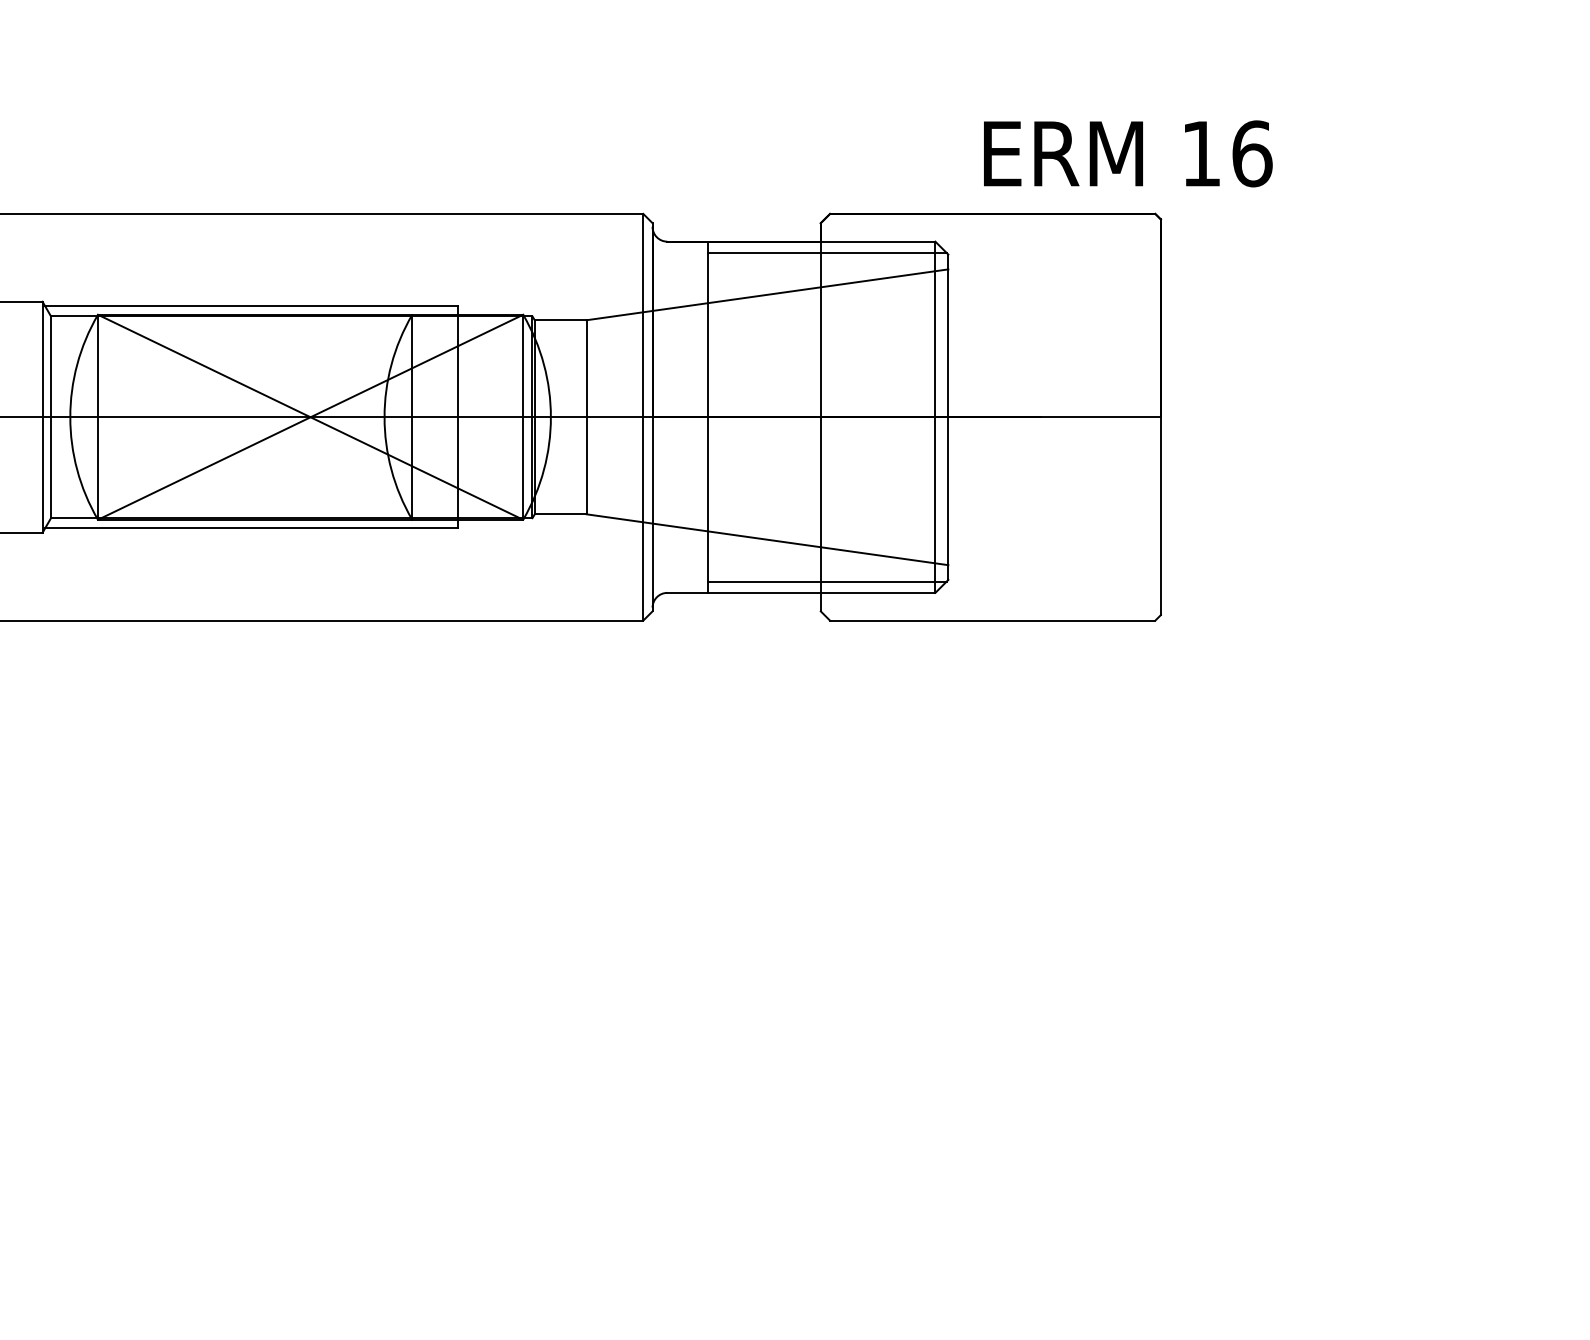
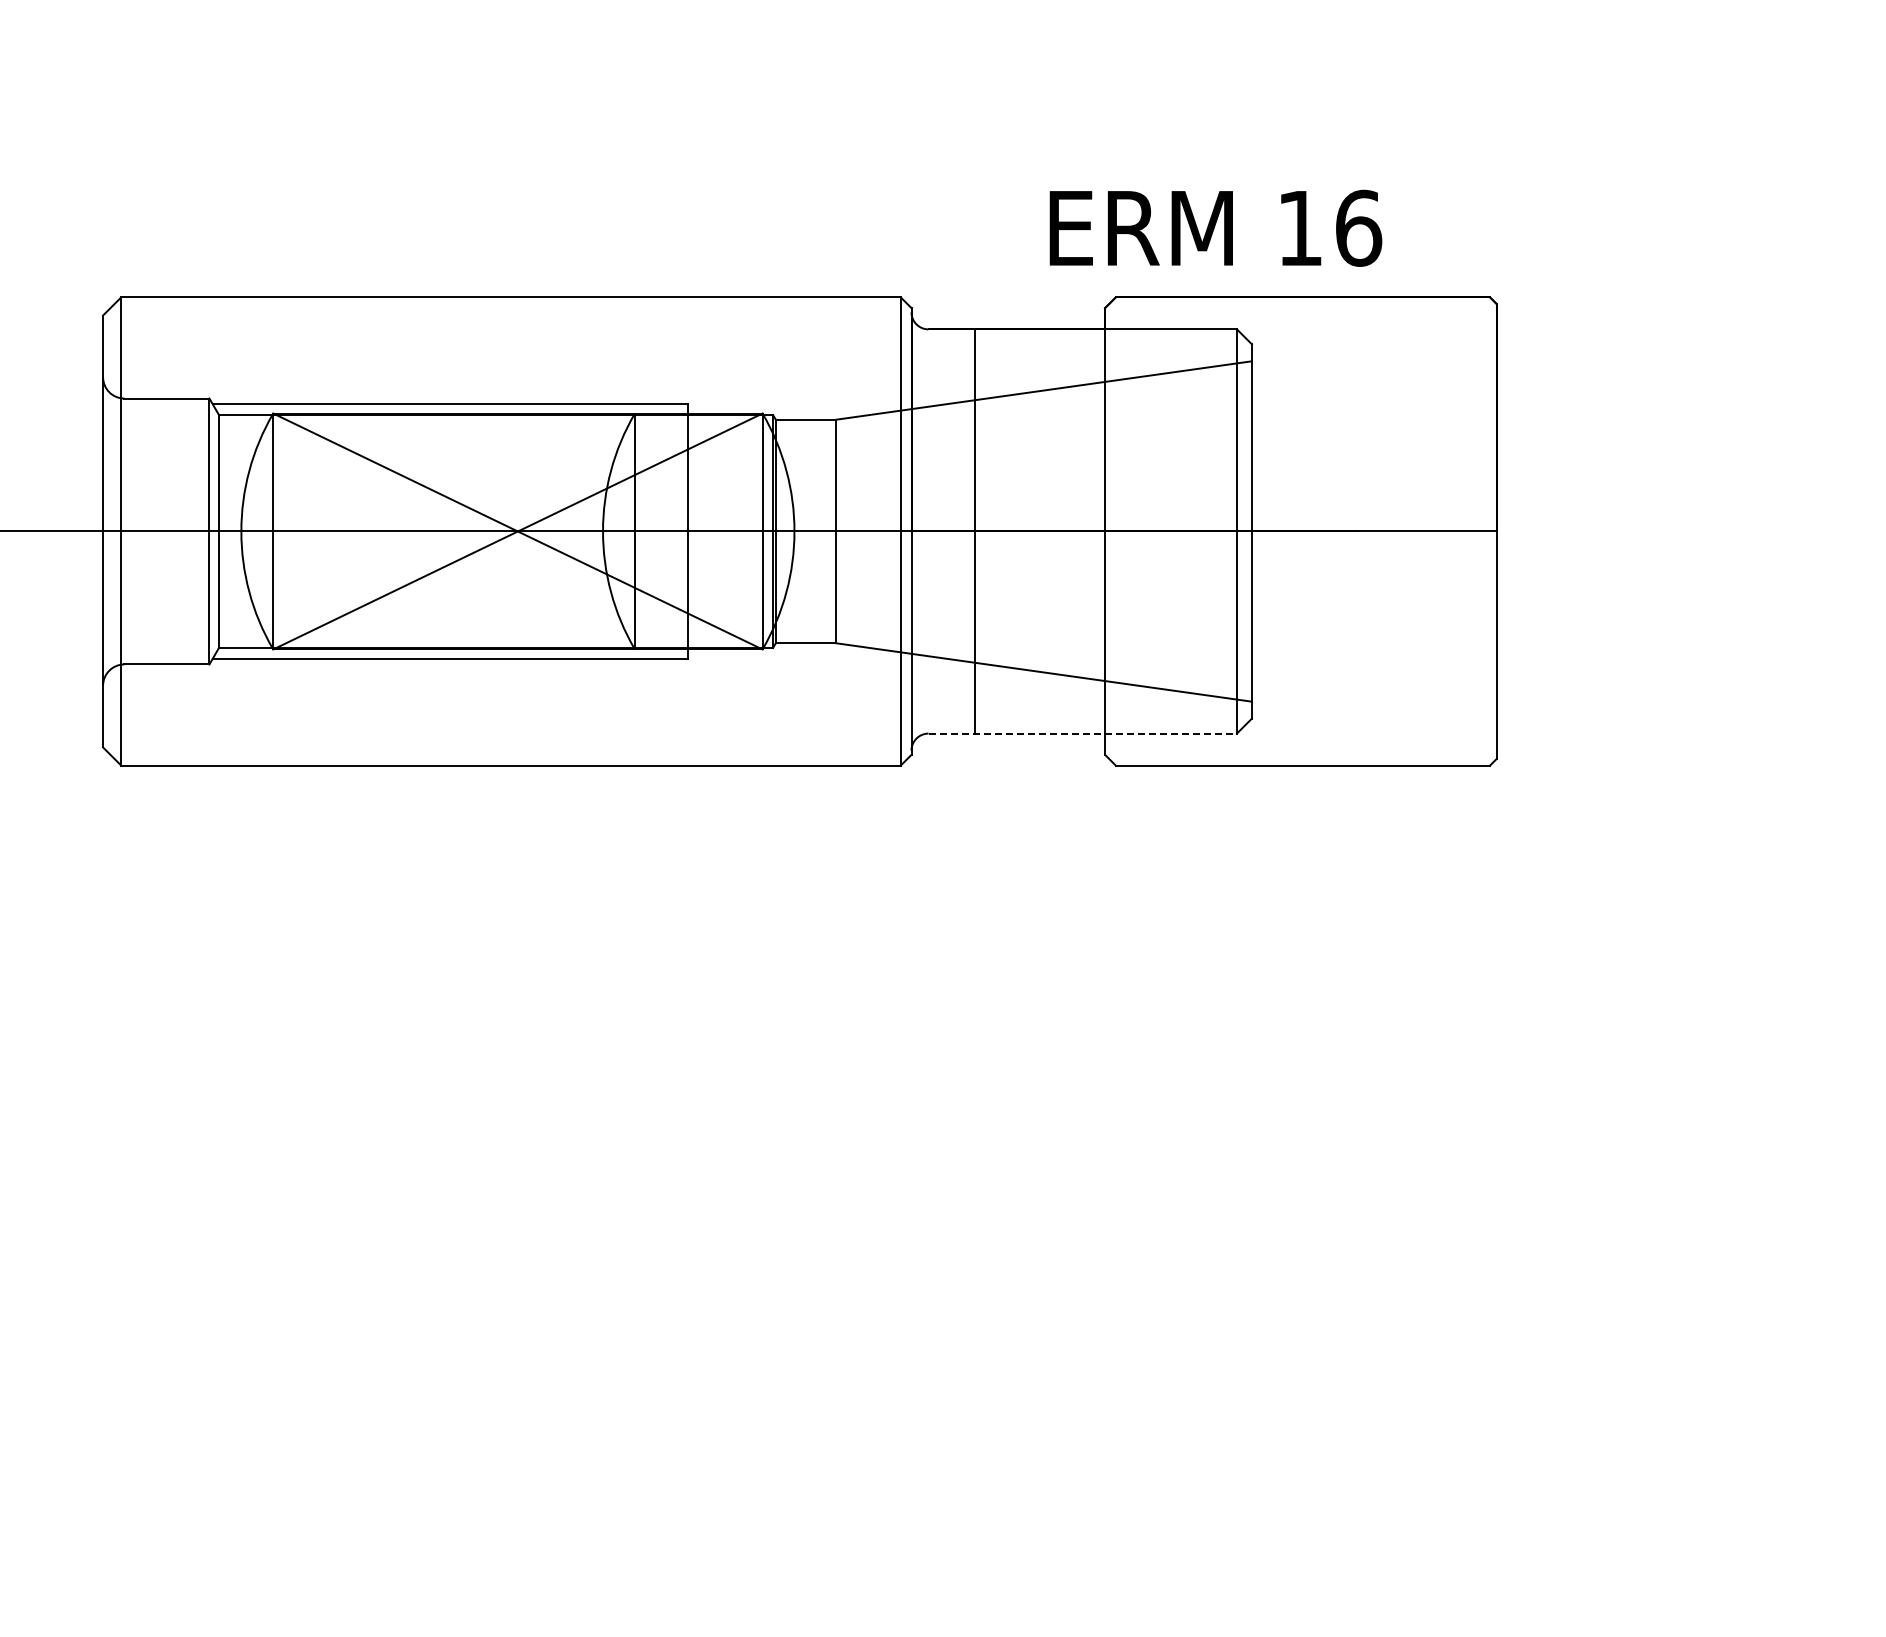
text: (1127, 153) -> (1215, 227), moved
line: (827, 253) -> (1112, 342), removed
line: (827, 581) -> (1112, 720), removed
line: (802, 592) -> (1083, 733), solid -> dashed

